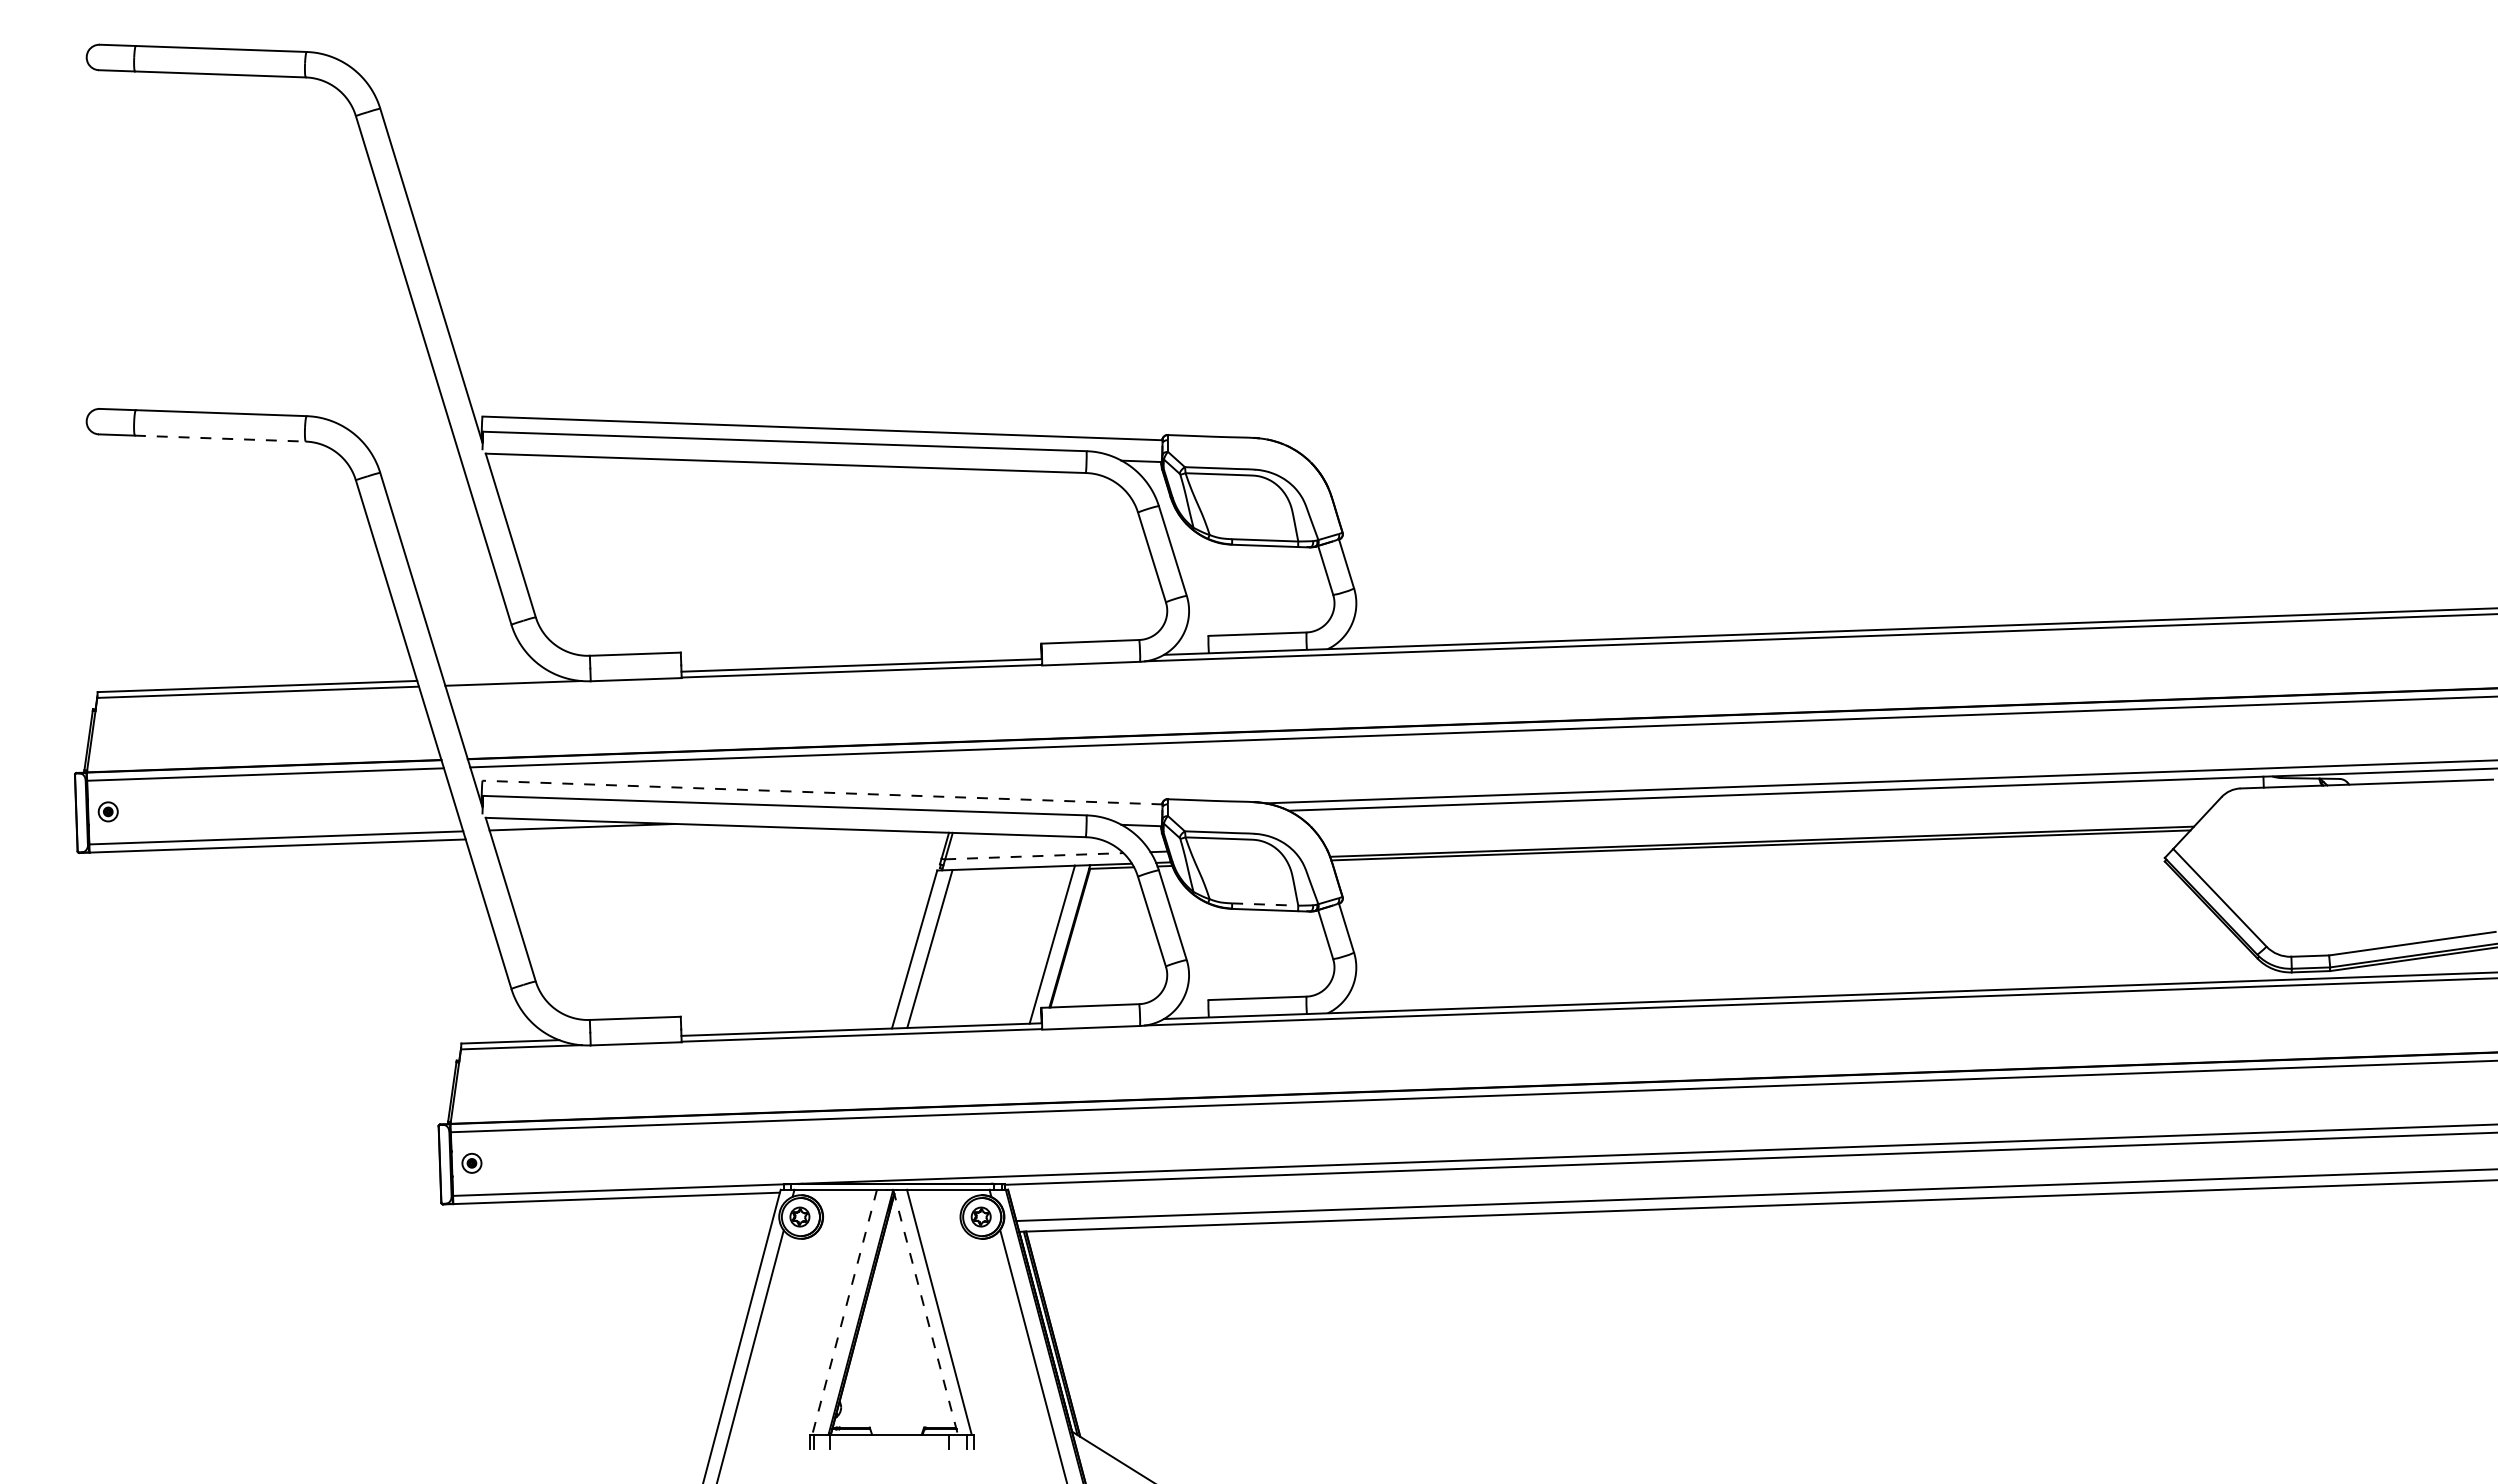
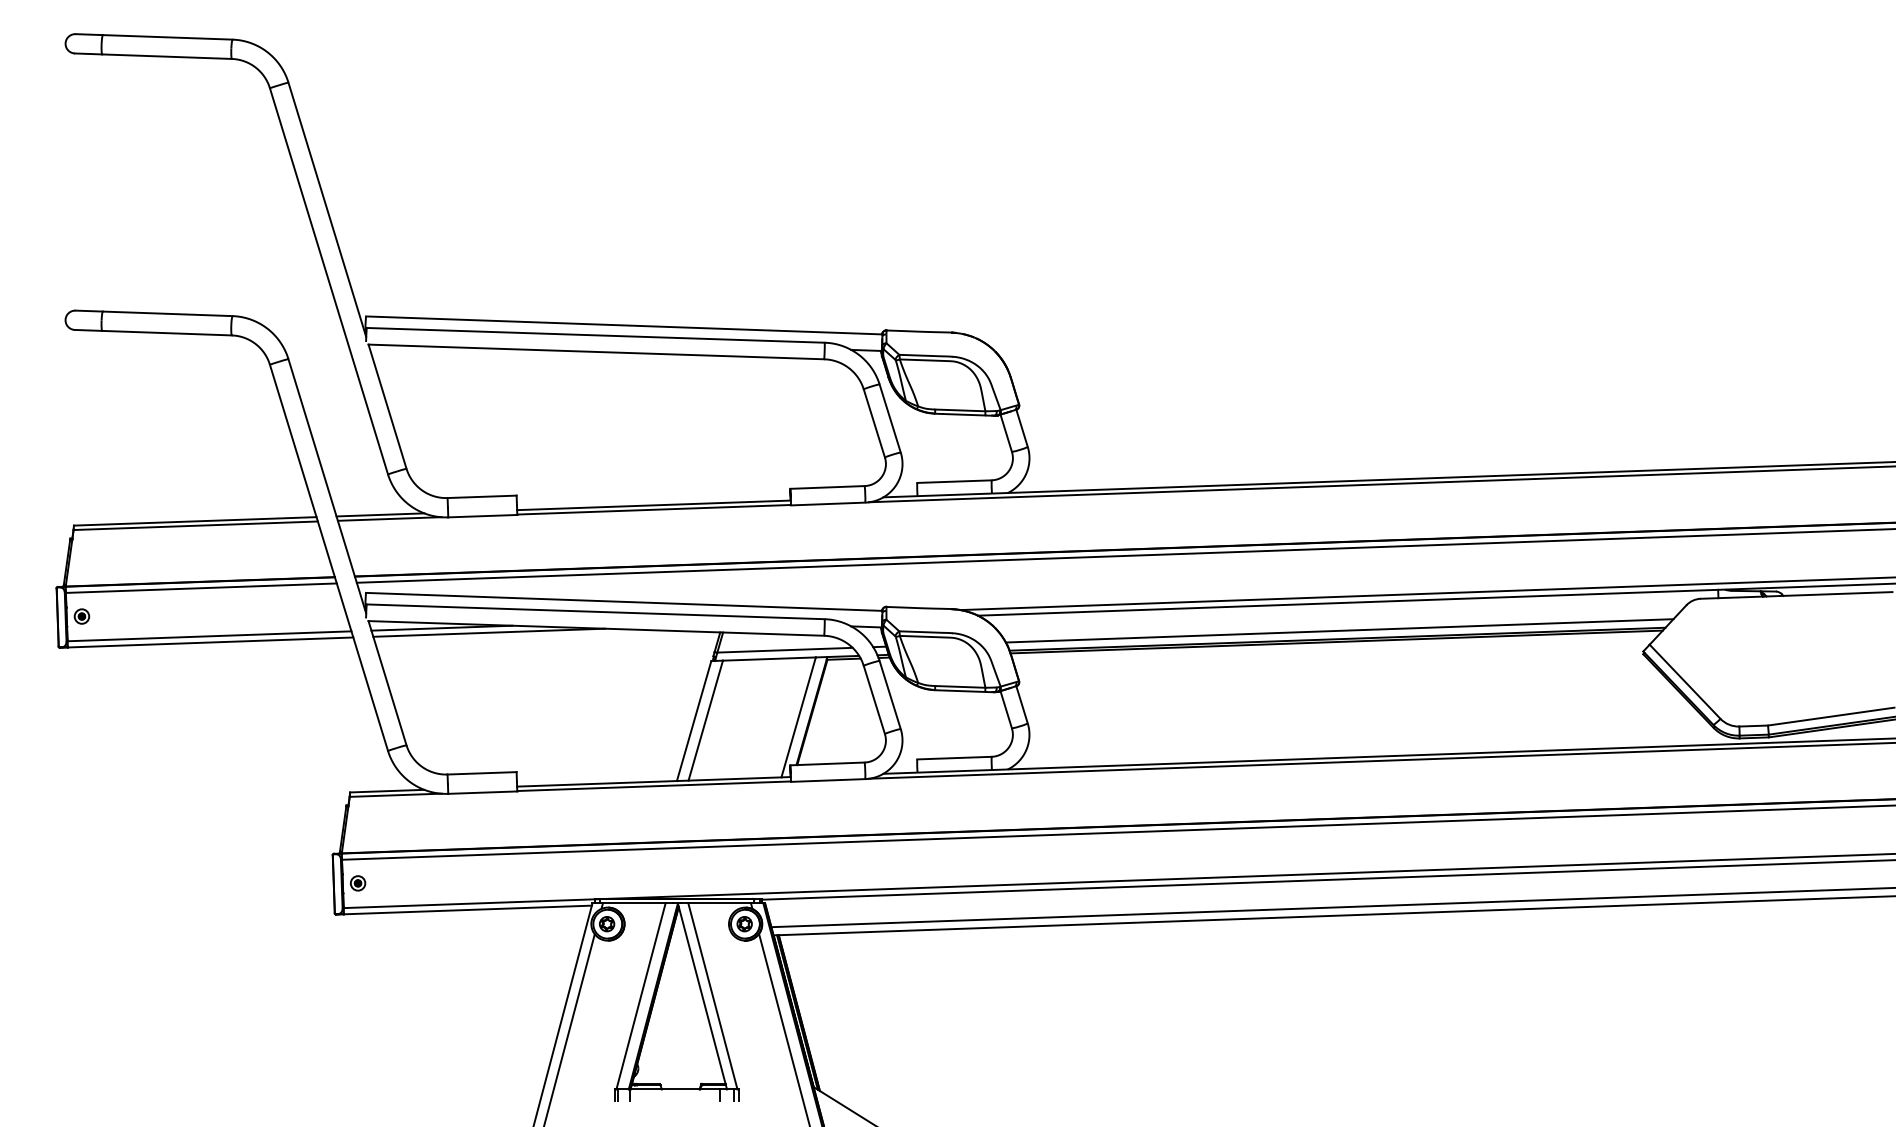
line: (220, 438) -> (167, 333), dashed -> solid
line: (501, 677) -> (380, 514), added
line: (821, 792) -> (623, 601), dashed -> solid
line: (1764, 830) -> (1339, 630), added
line: (644, 832) -> (489, 632), added
line: (1034, 856) -> (785, 650), dashed -> solid
line: (1265, 904) -> (960, 686), dashed -> solid
line: (844, 1312) -> (640, 996), dashed -> solid
line: (925, 1312) -> (702, 996), dashed -> solid

